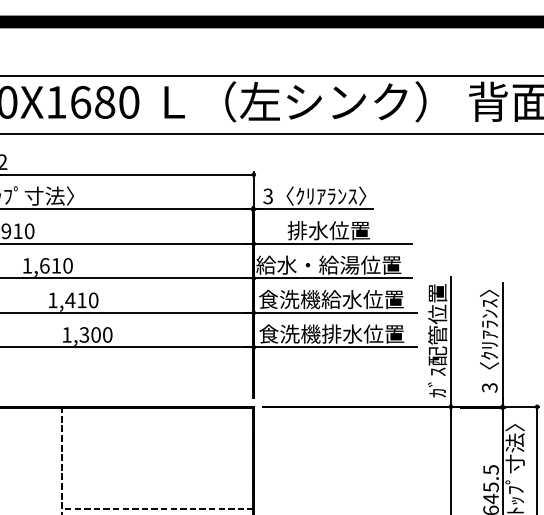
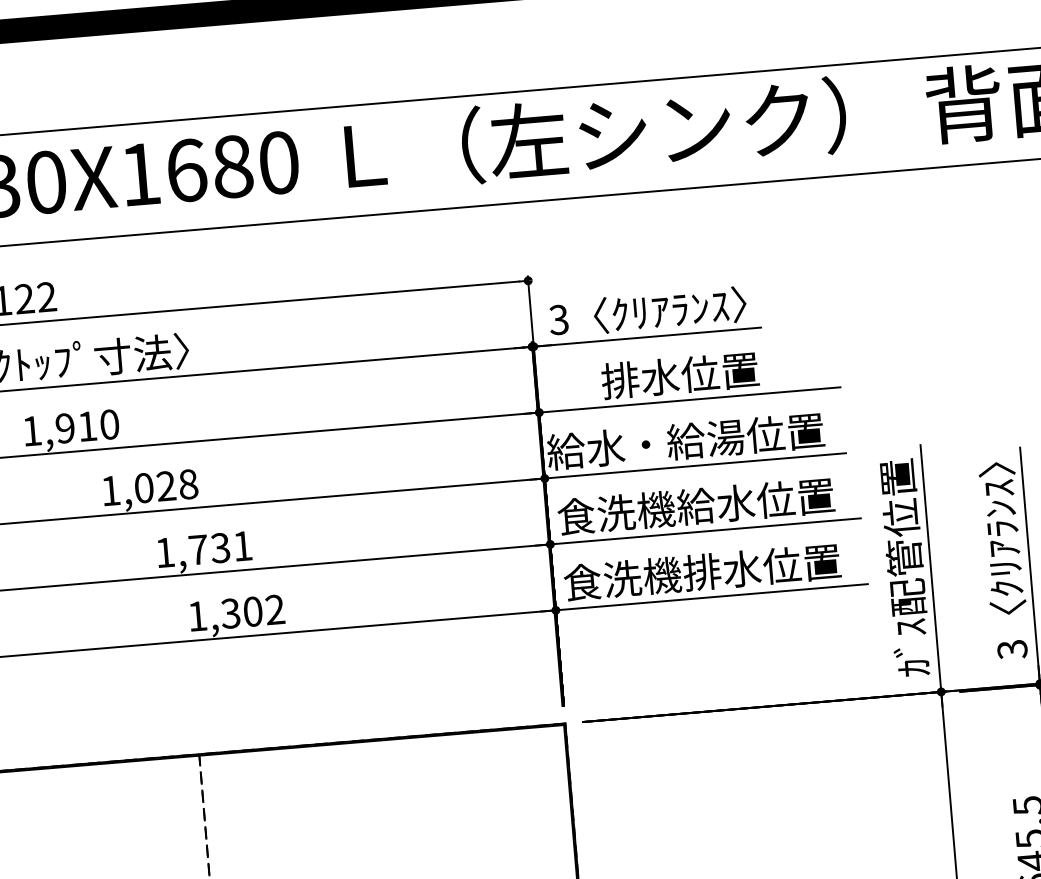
text: (56, 265) -> (166, 485), 1,610 -> 1,028
text: (81, 300) -> (219, 548), 1,410 -> 1,731
text: (107, 334) -> (274, 608), 1,300 -> 1,302

